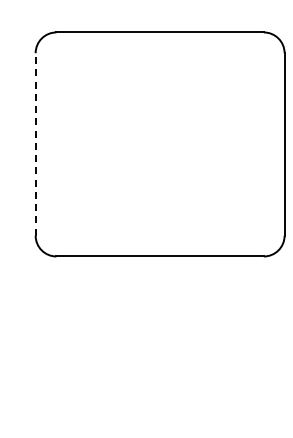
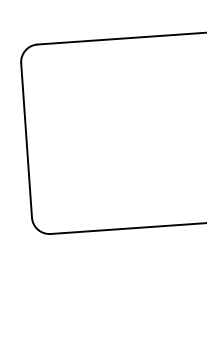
line: (35, 143) -> (26, 139), dashed -> solid

